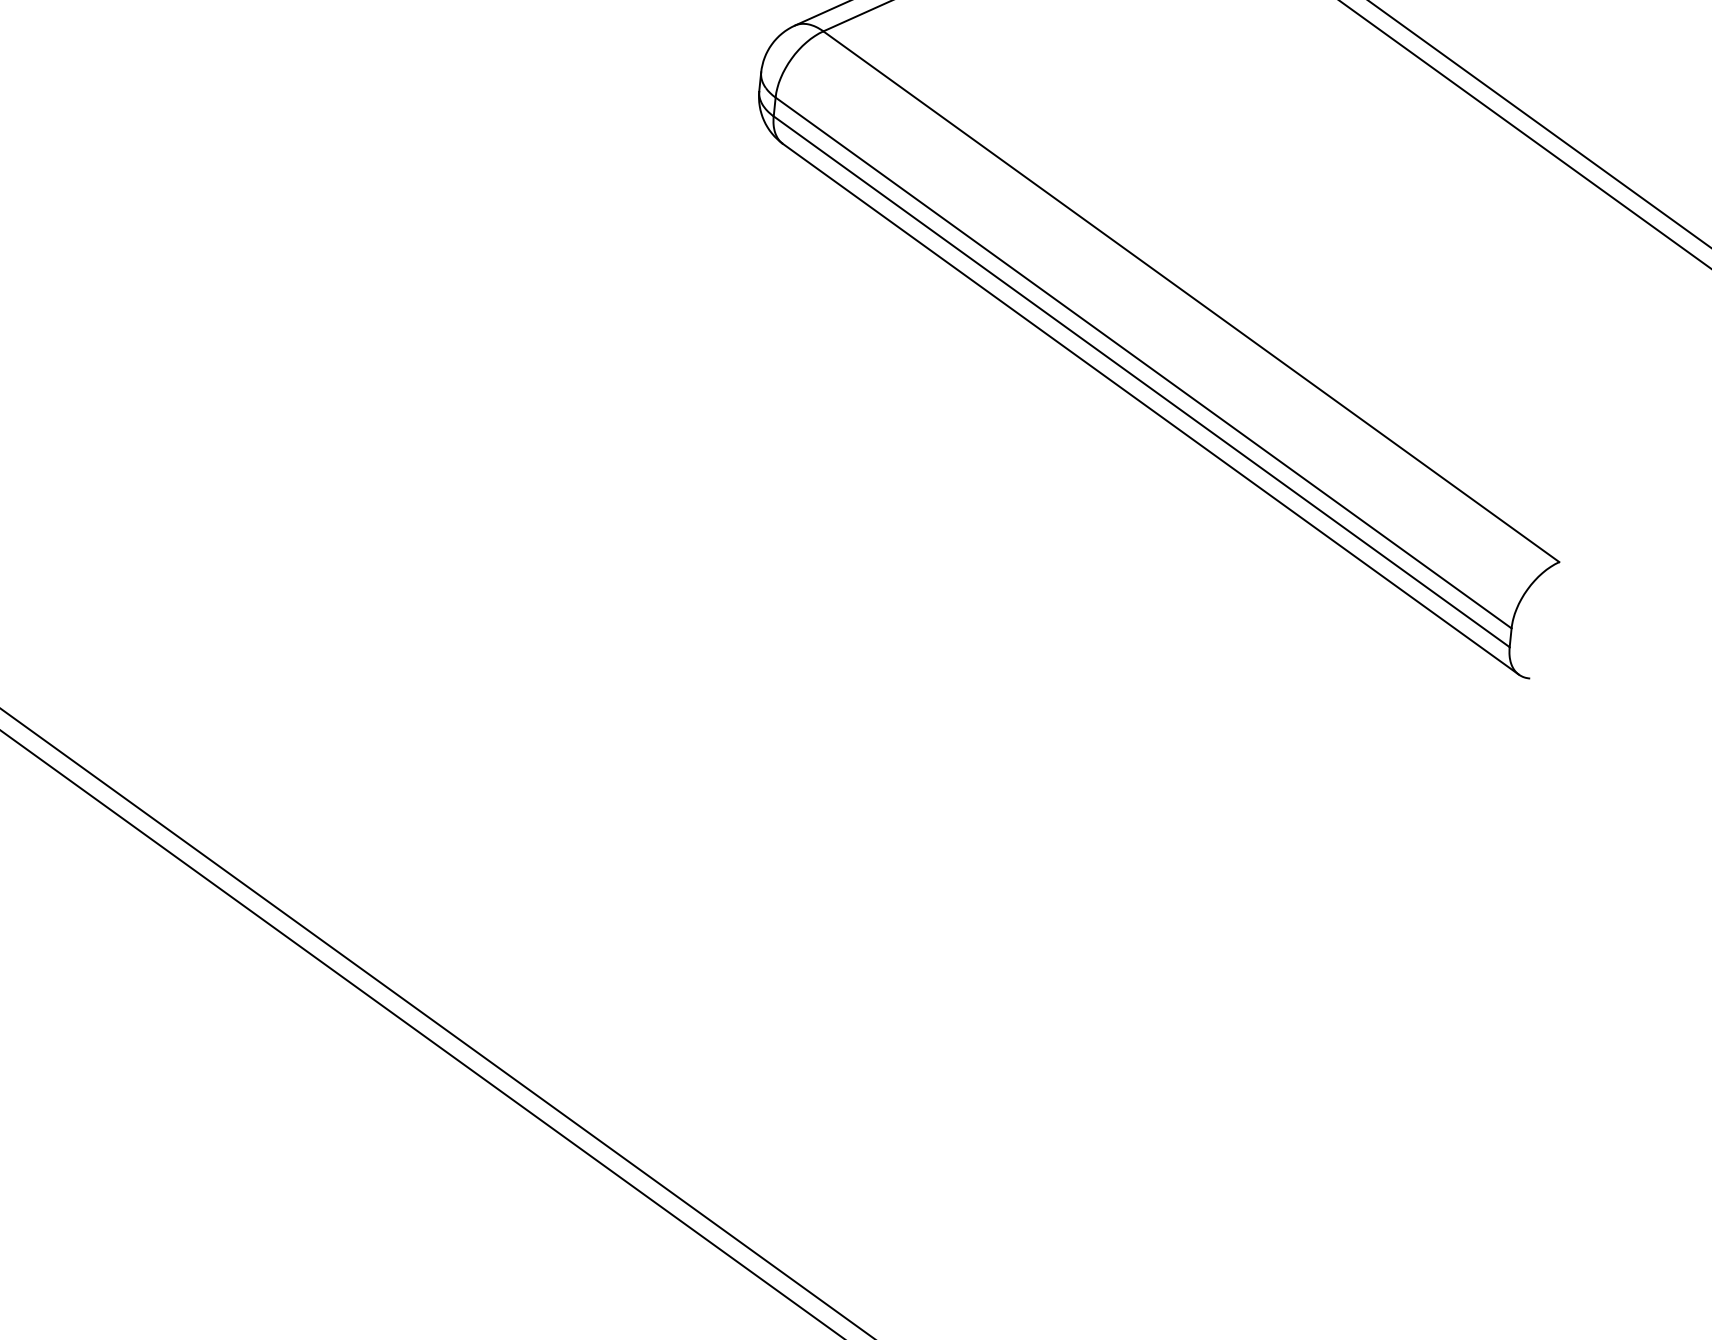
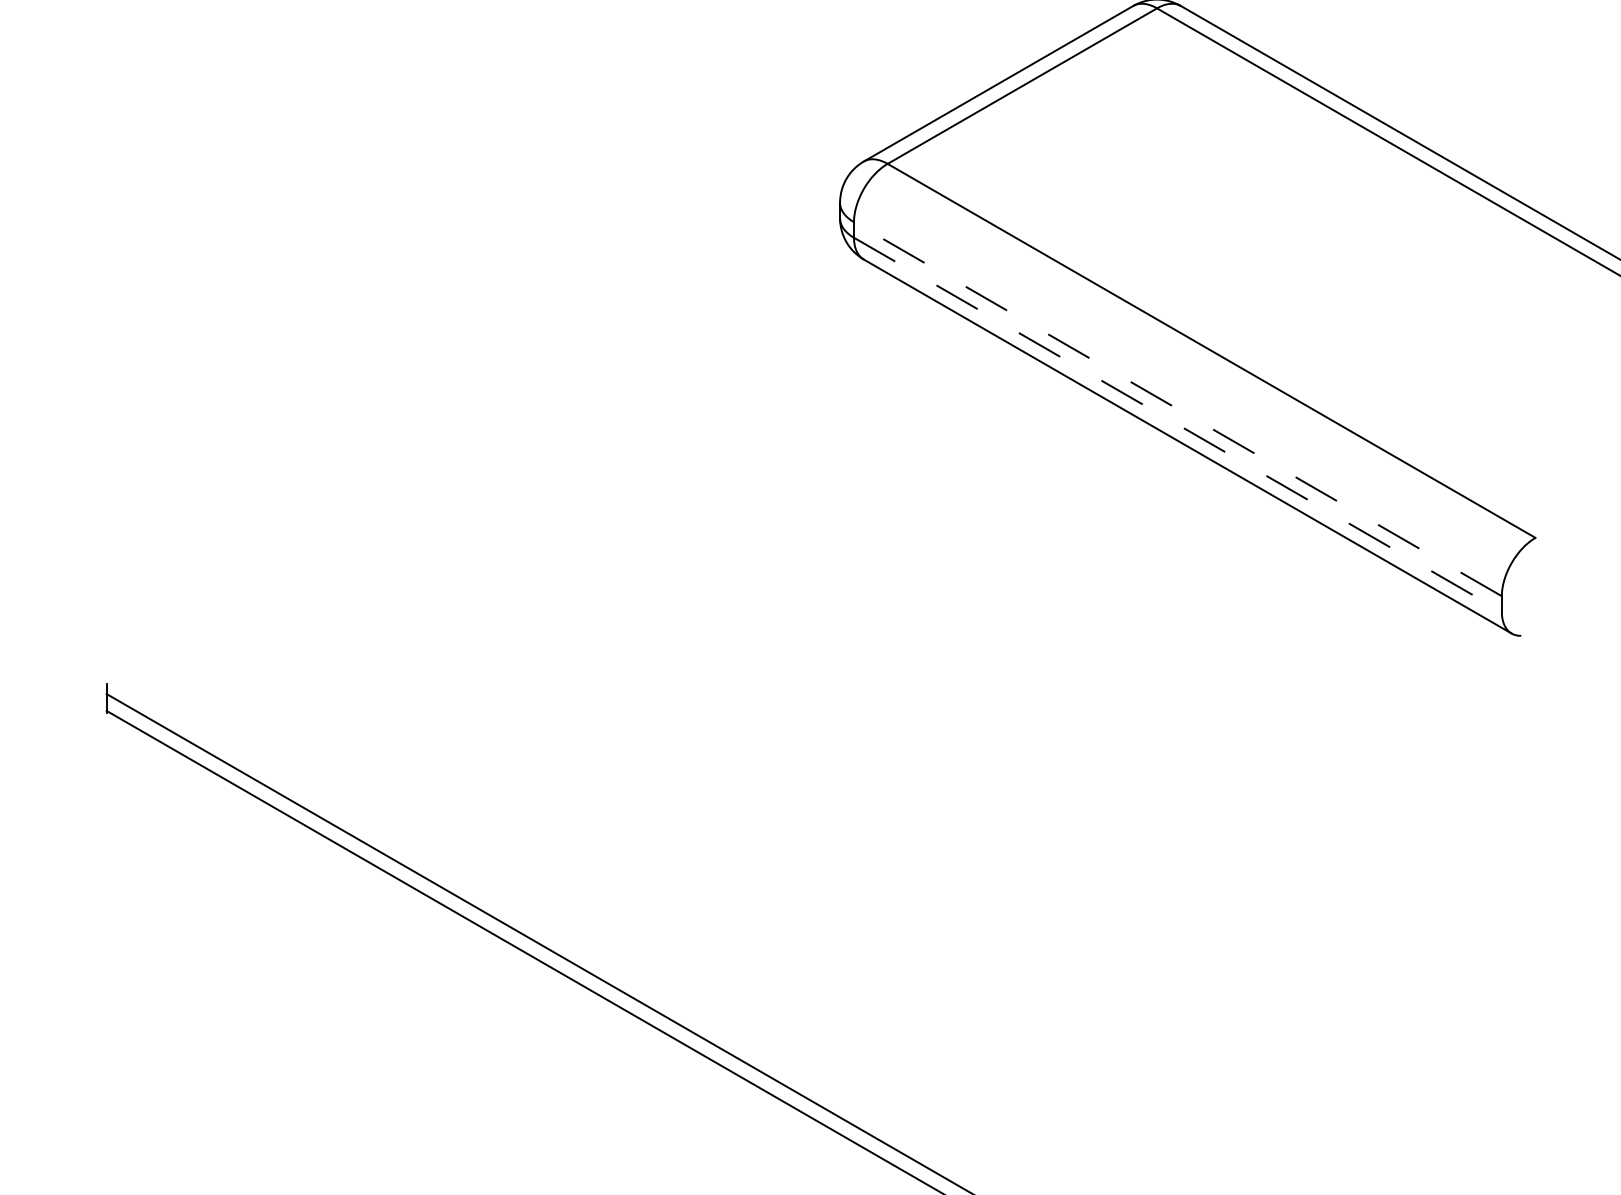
line: (1143, 362) -> (1177, 408), solid -> dashed
line: (1142, 382) -> (1178, 425), solid -> dashed

